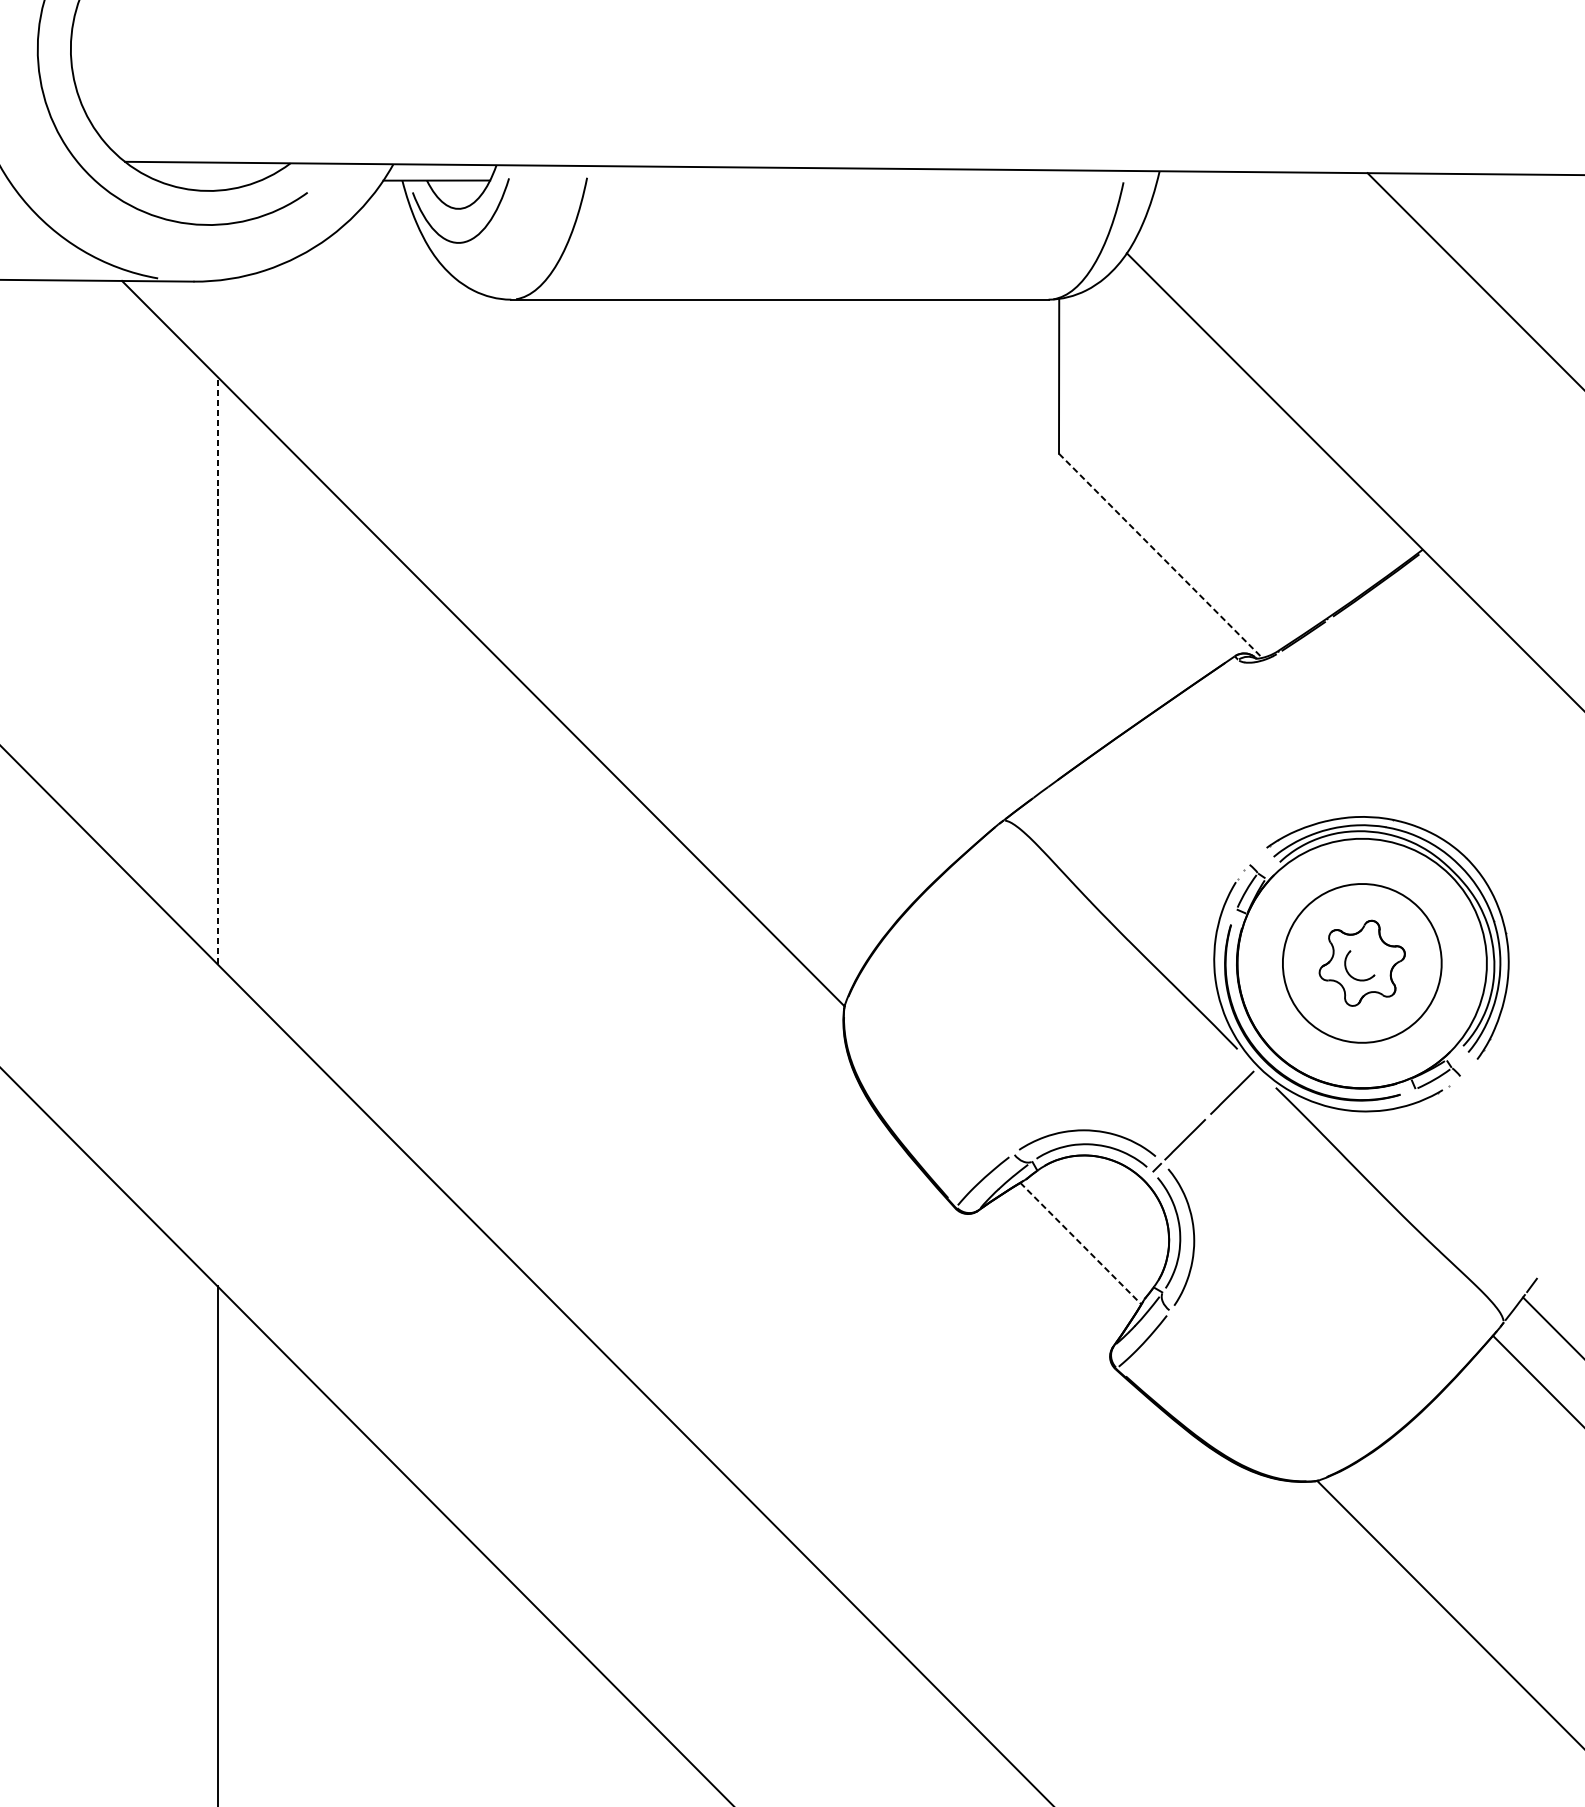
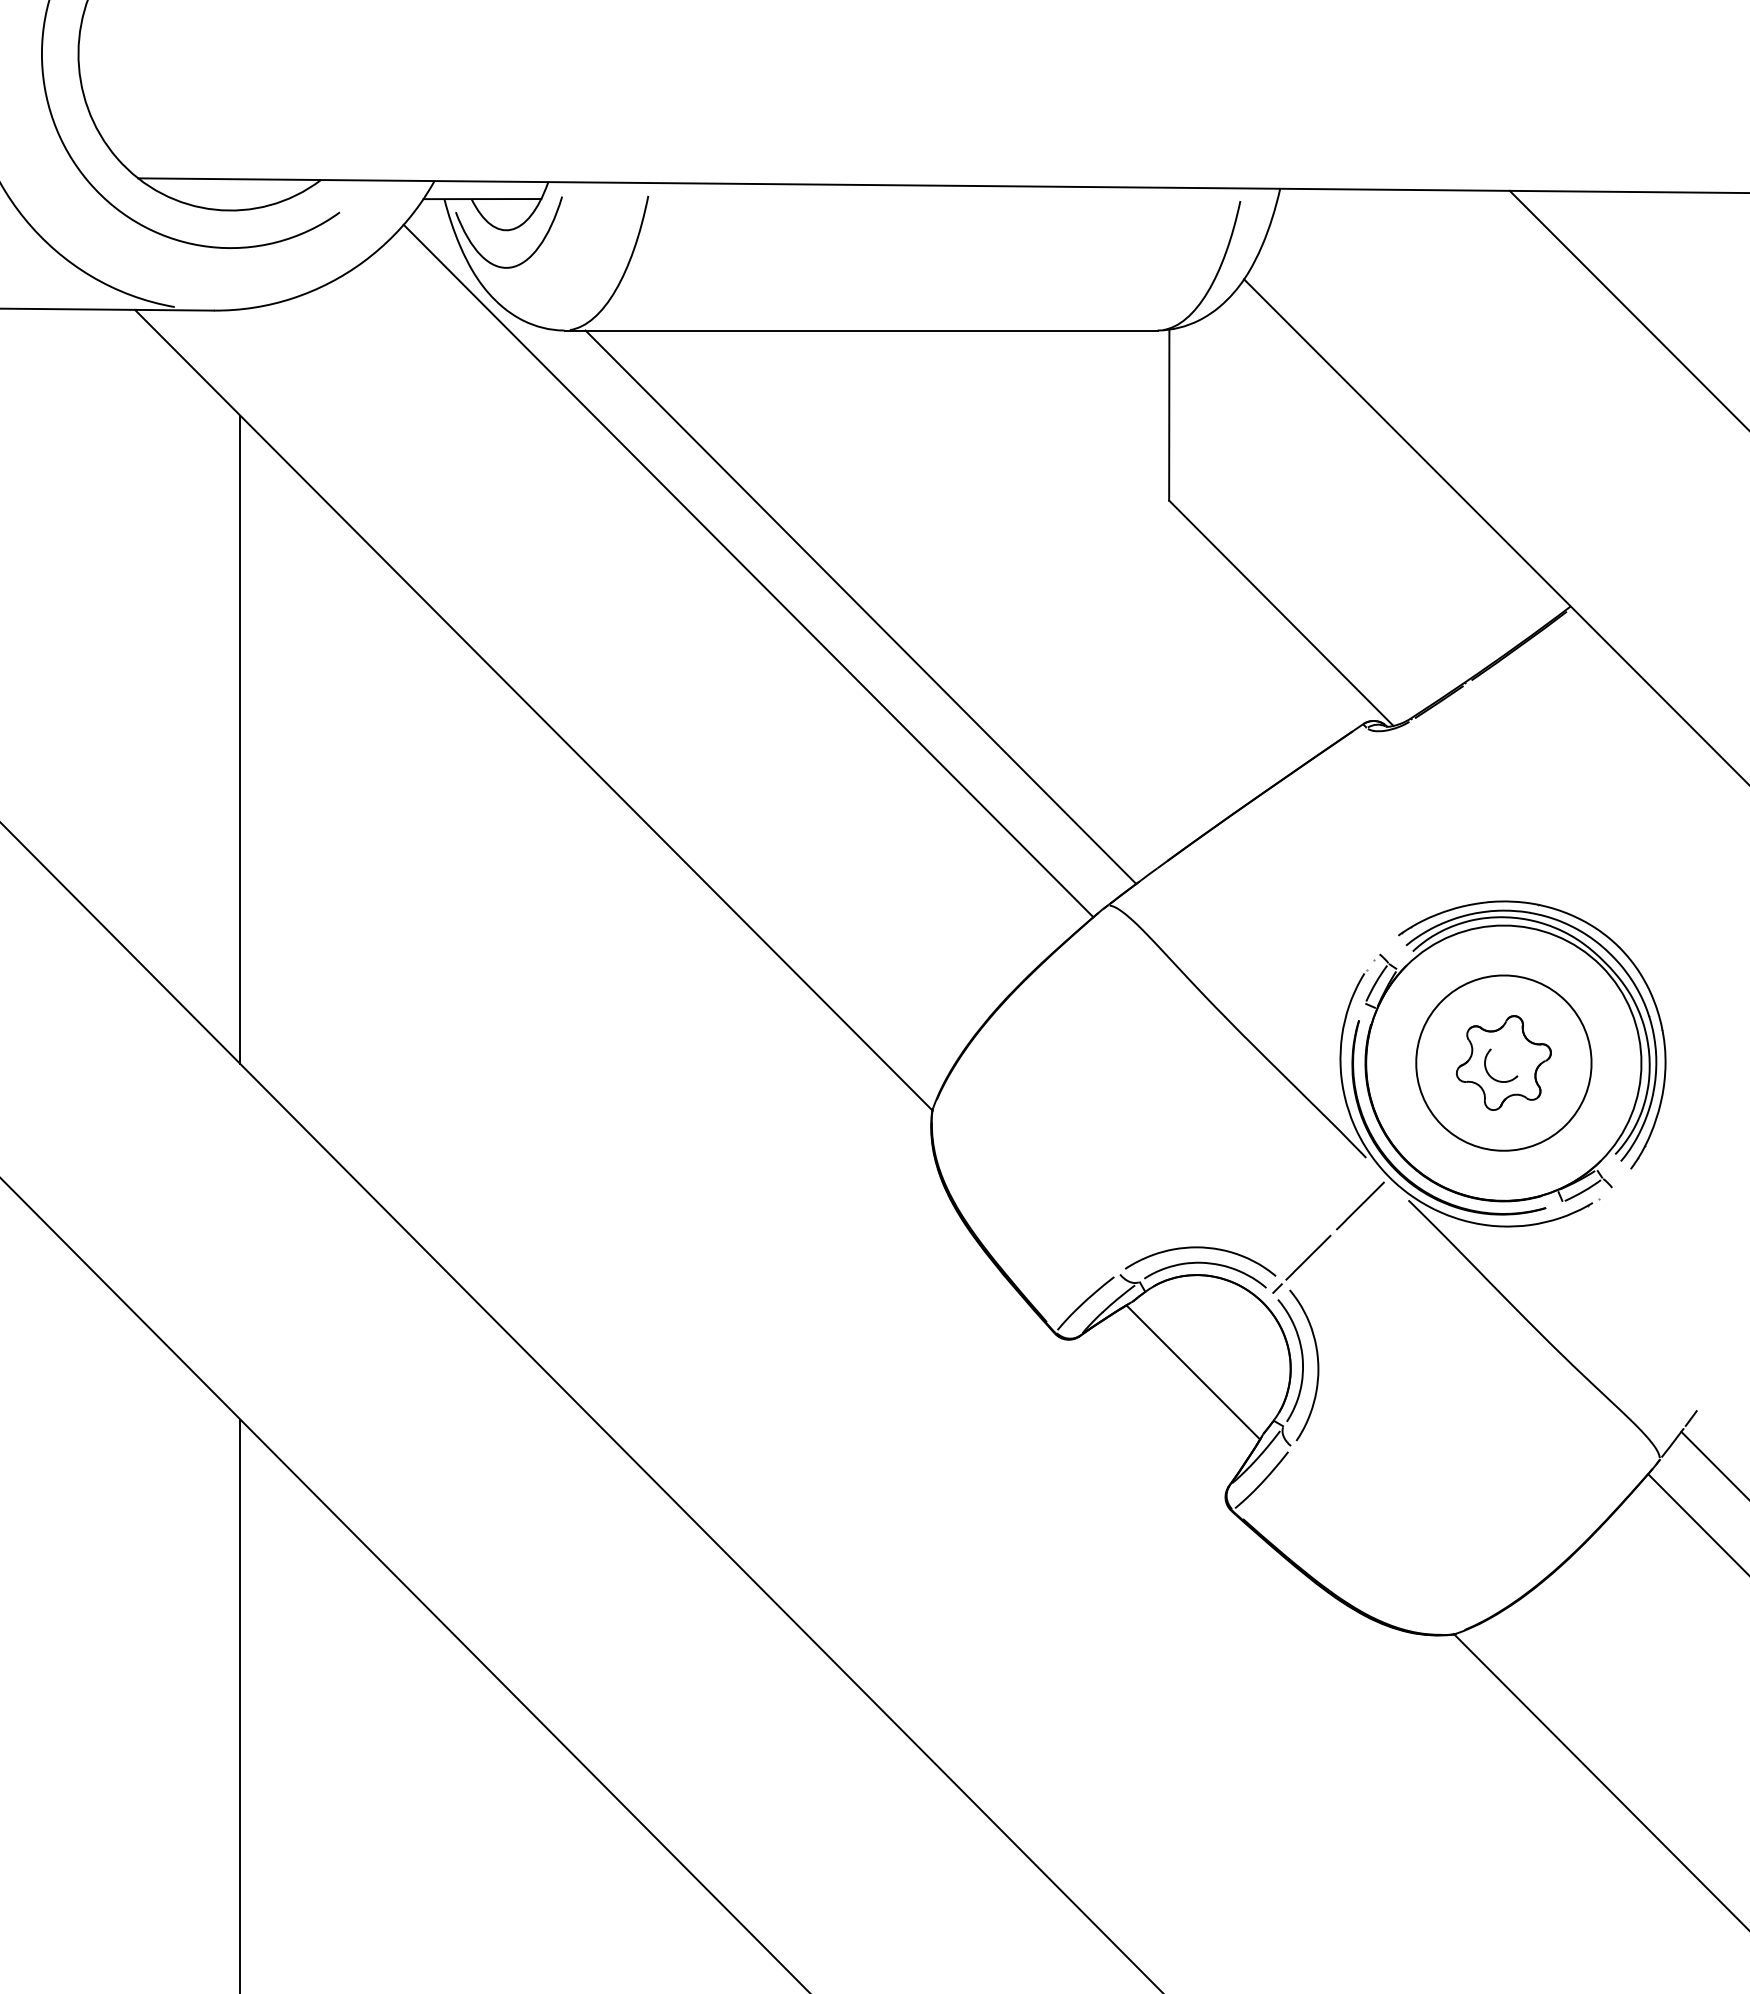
line: (677, 517) -> (748, 570), added
line: (779, 549) -> (860, 606), added
line: (1160, 556) -> (1281, 613), dashed -> solid
line: (217, 670) -> (240, 739), dashed -> solid
line: (1081, 1243) -> (1193, 1372), dashed -> solid

